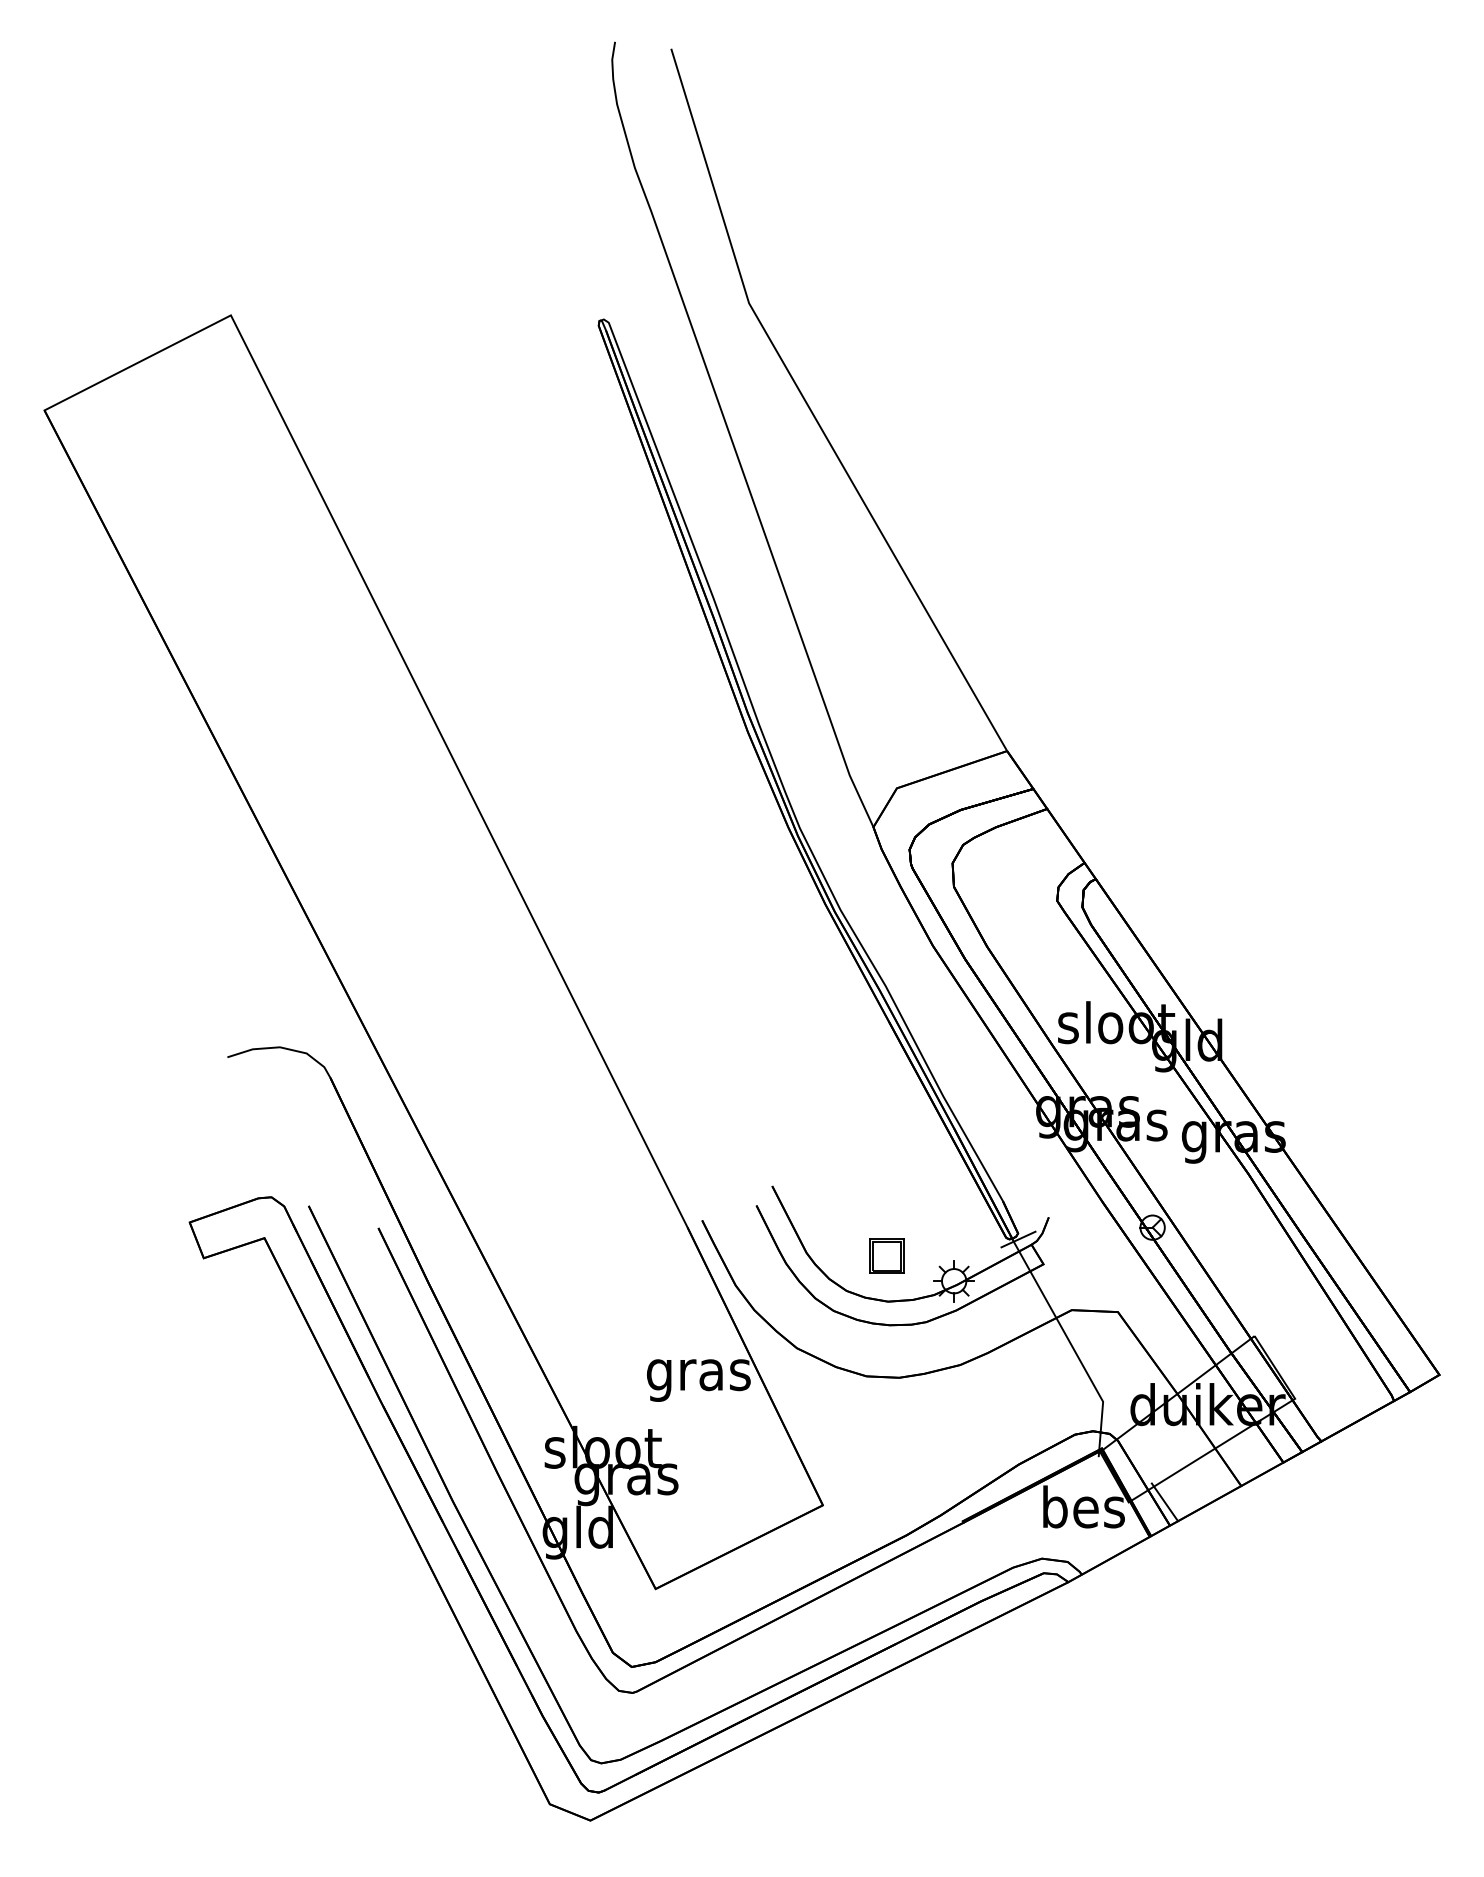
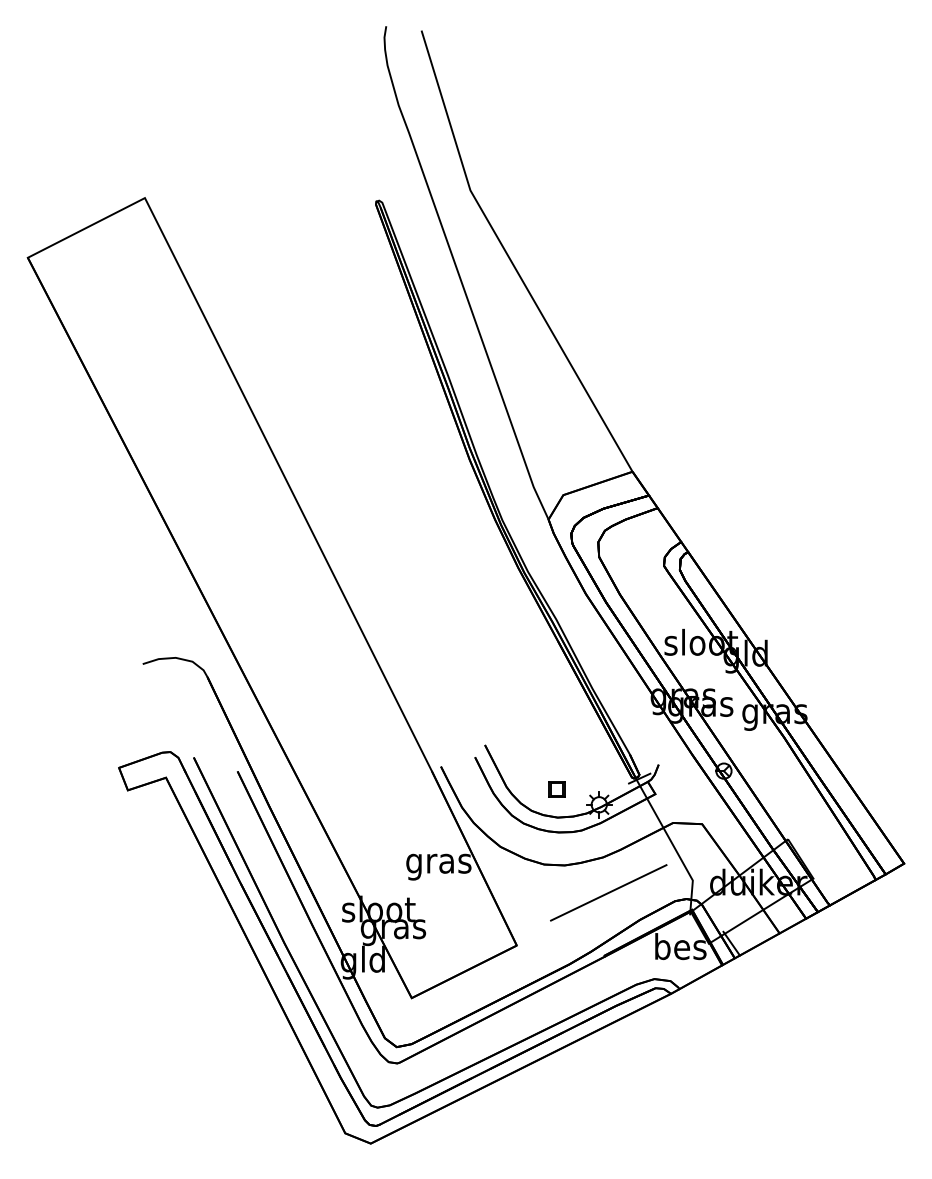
part: (886, 1256) -> (556, 789), size x0.71
line: (968, 1420) -> (608, 892), added

